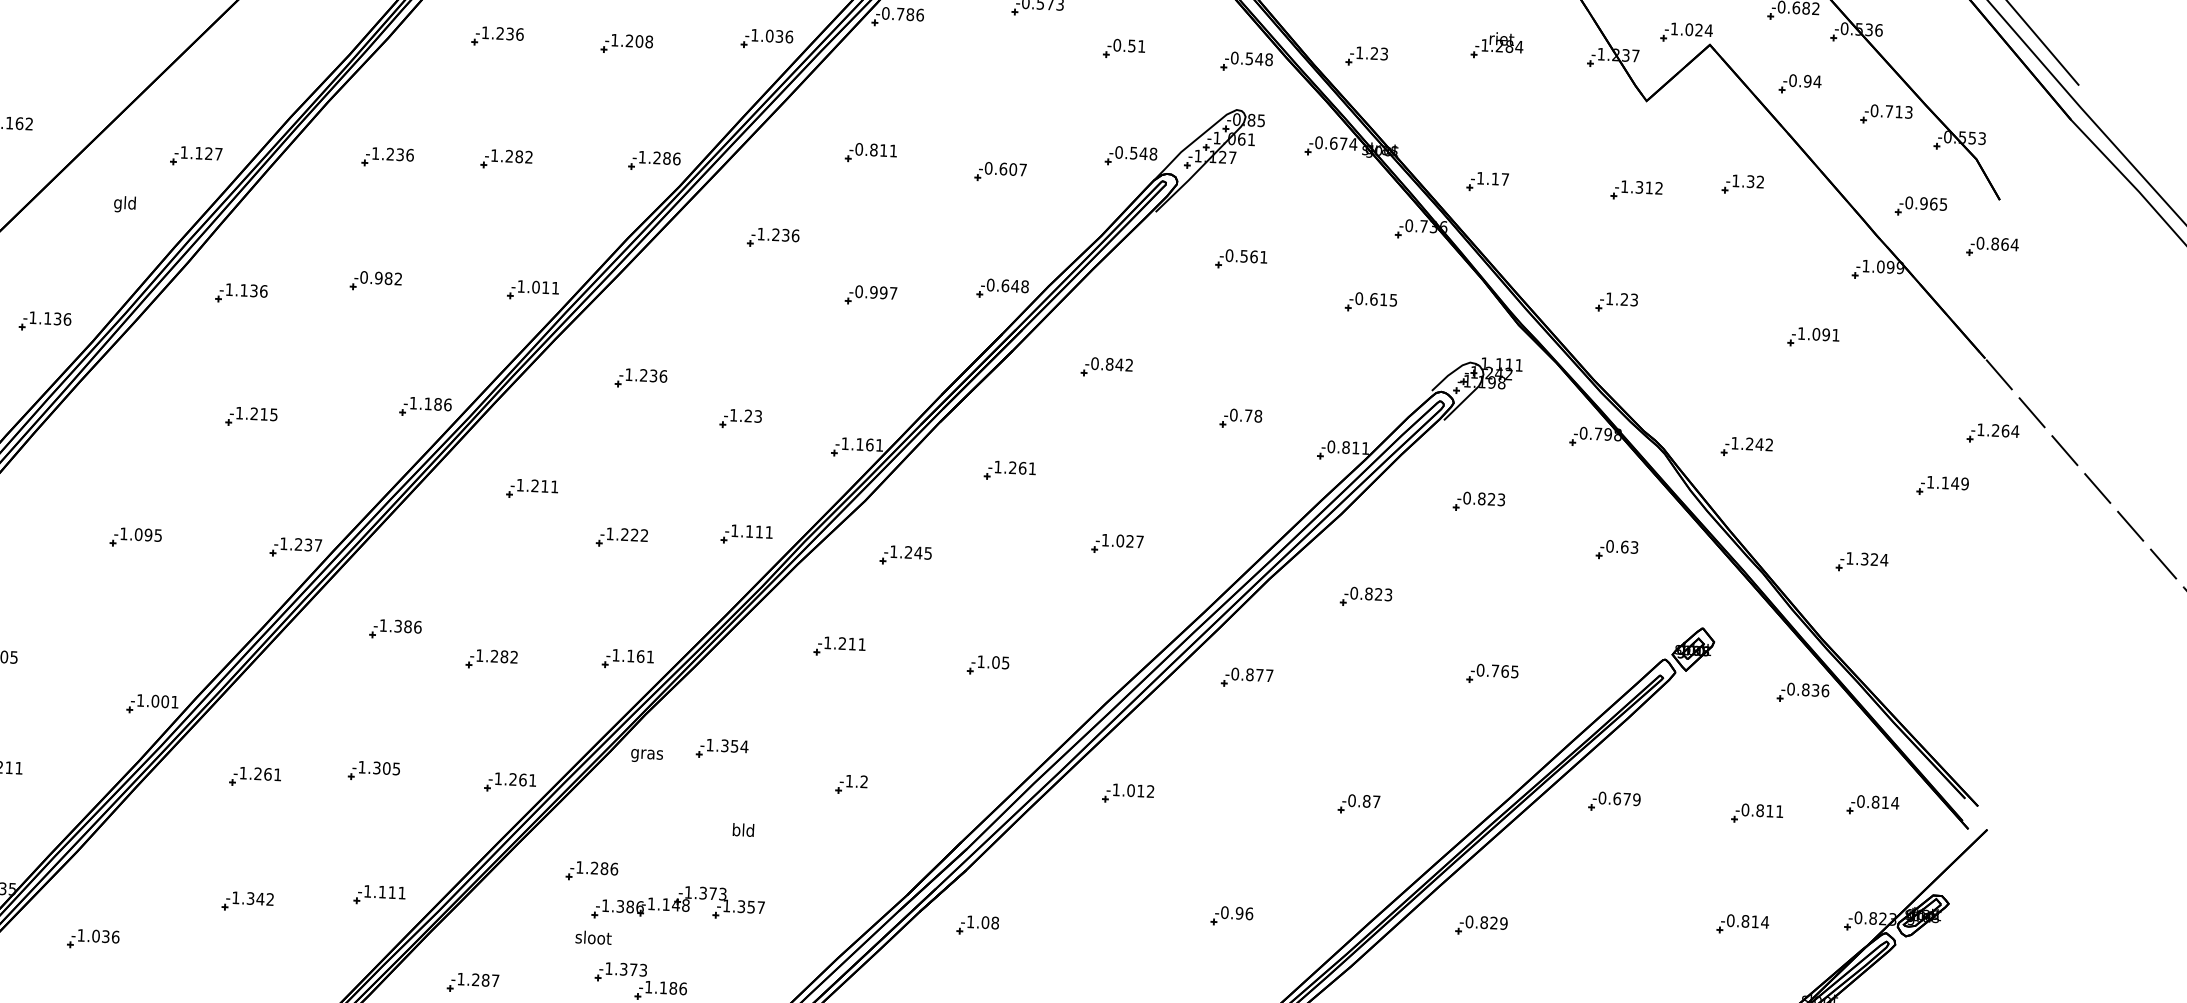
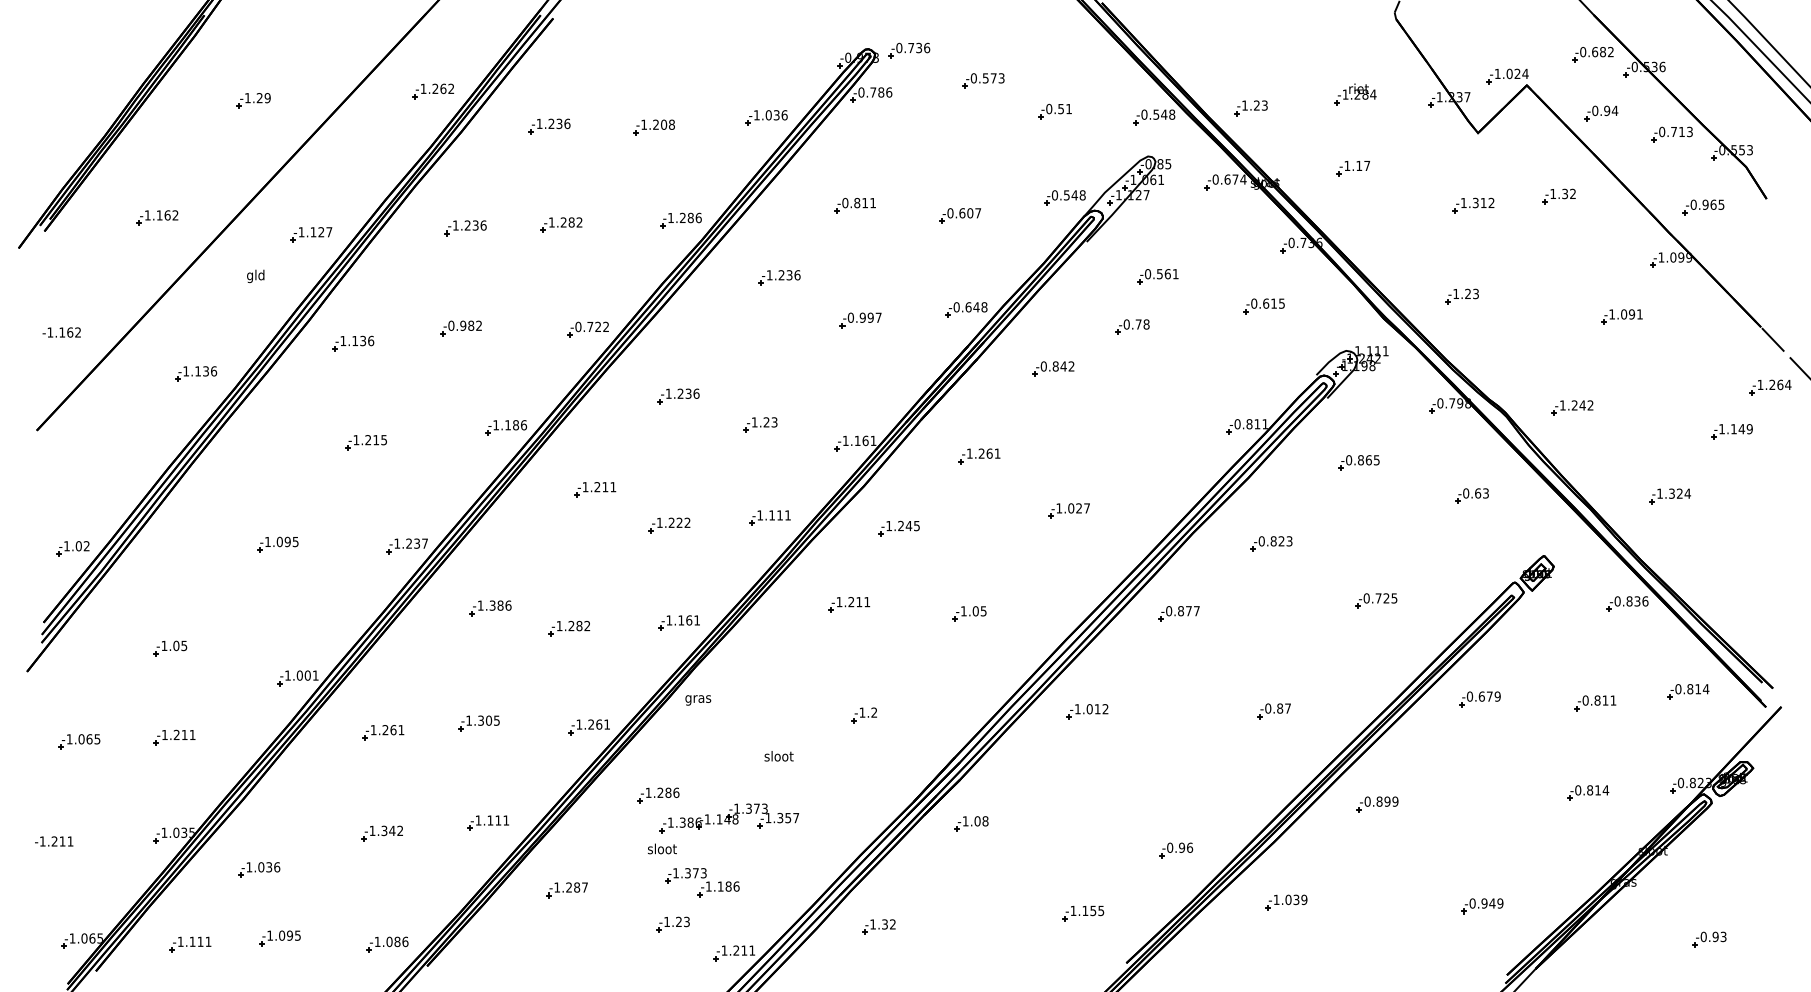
part: (1486, 181) -> (1352, 168), moved
part: (1992, 247) -> (1762, 237), removed
text: (537, 286) -> (591, 326), -1.011 -> -0.722
part: (1240, 417) -> (1132, 326), moved
text: (1496, 499) -> (1372, 460), -0.823 -> -0.865
text: (1505, 671) -> (1386, 598), -0.765 -> -0.725
part: (722, 748) -> (758, 691), removed
text: (742, 830) -> (778, 756), bld -> sloot
part: (1232, 916) -> (1176, 850), moved
text: (1494, 922) -> (1387, 801), -0.829 -> -0.899

